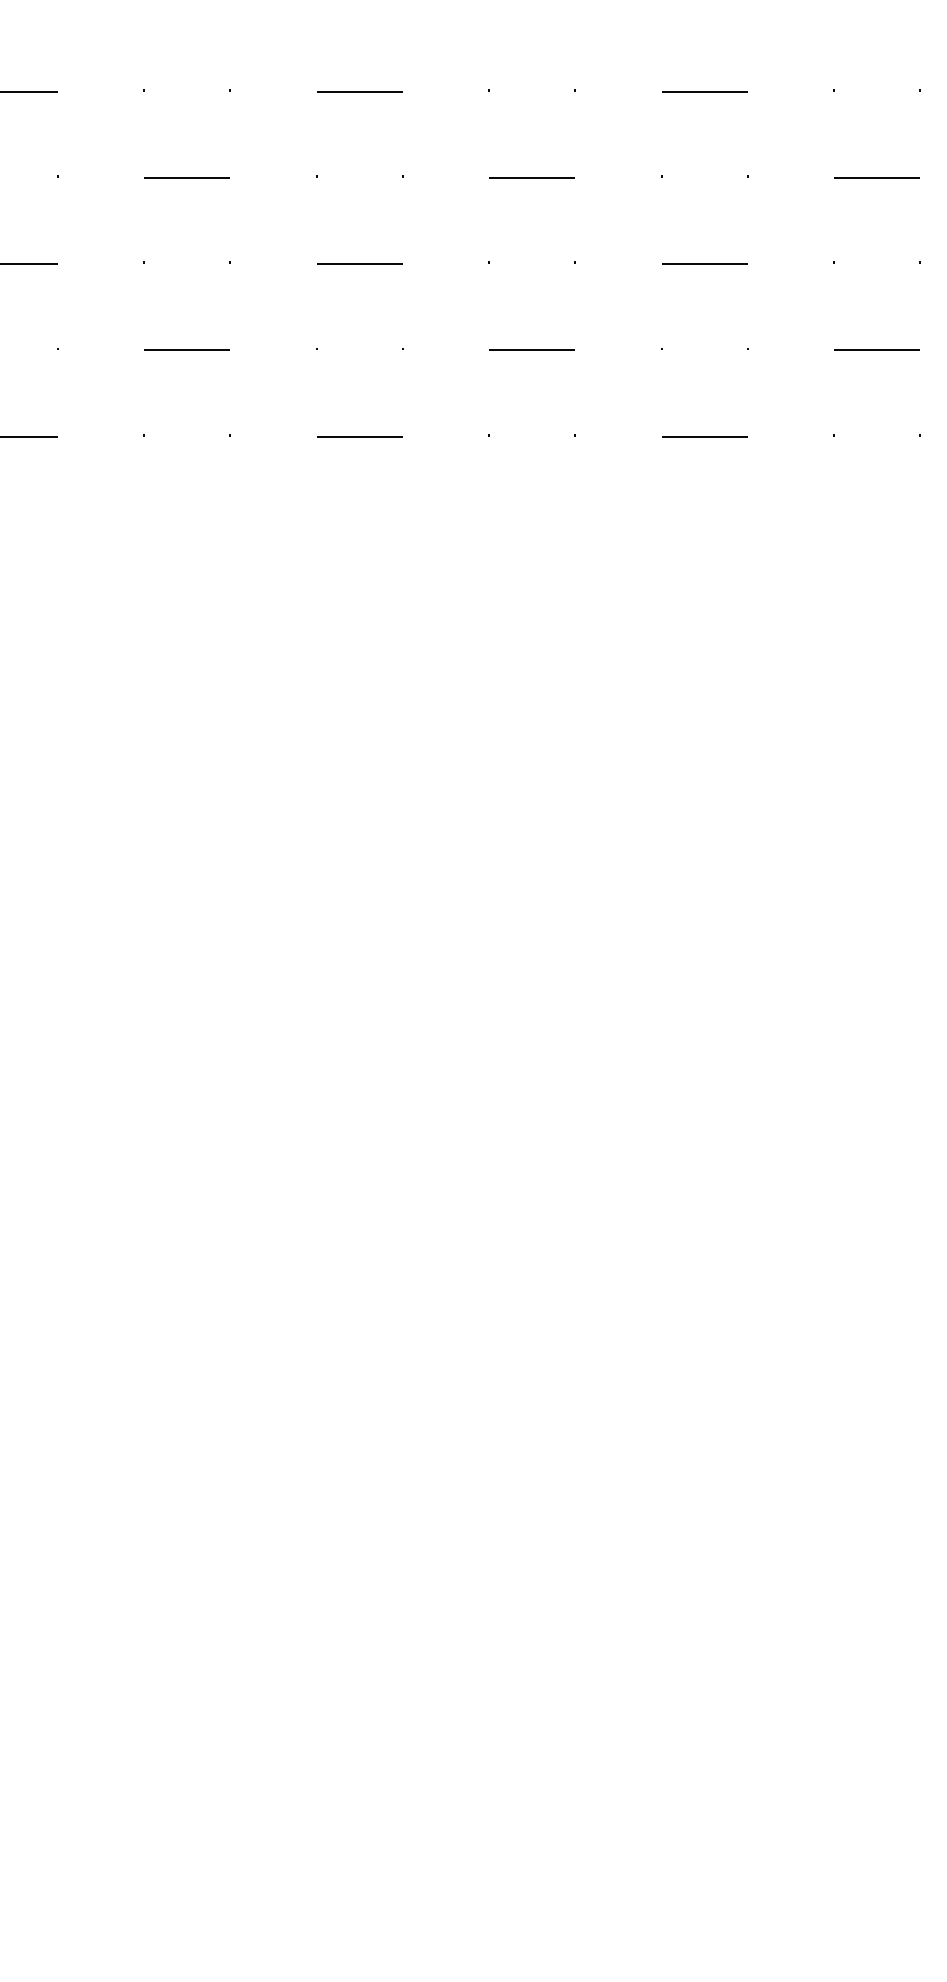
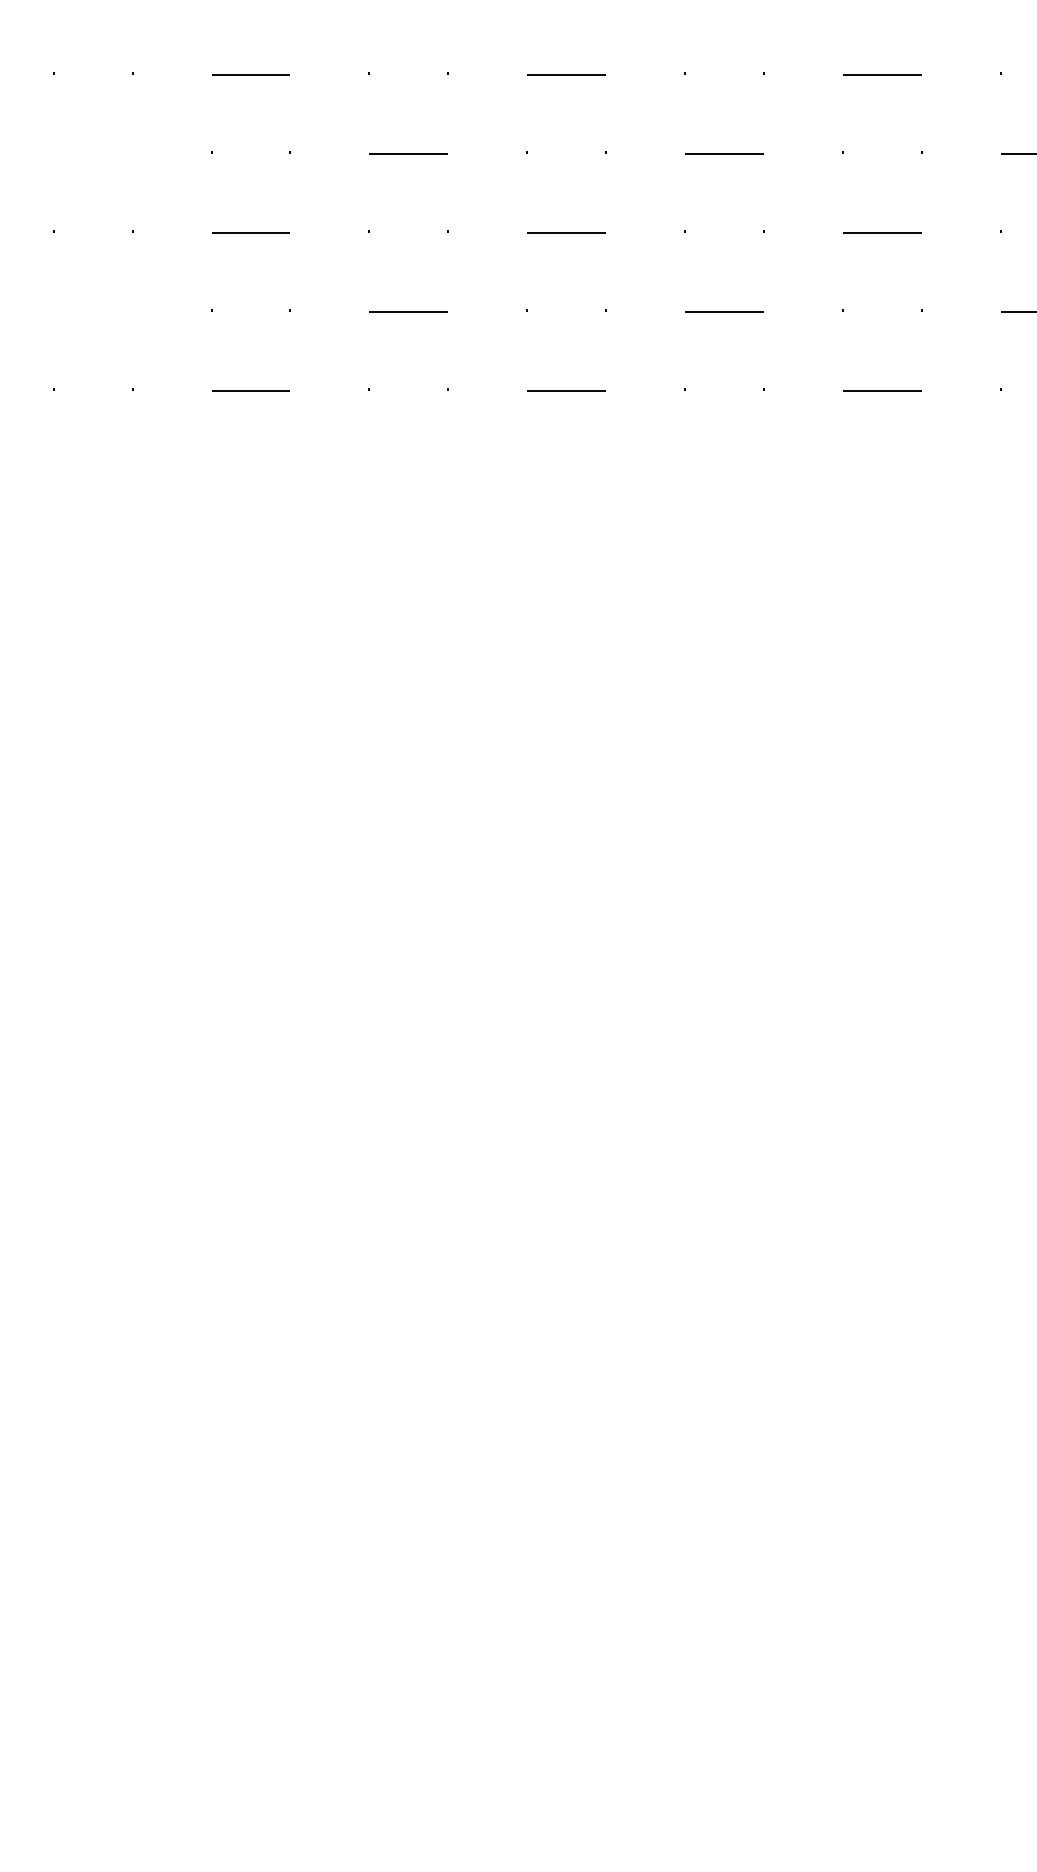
line: (187, 177) -> (93, 153), removed
line: (187, 350) -> (93, 311), removed

